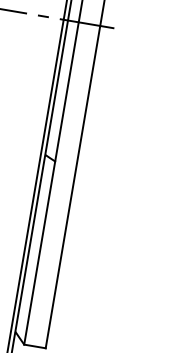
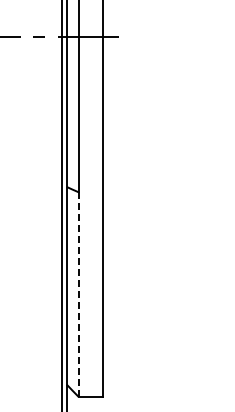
line: (39, 253) -> (78, 295), solid -> dashed

